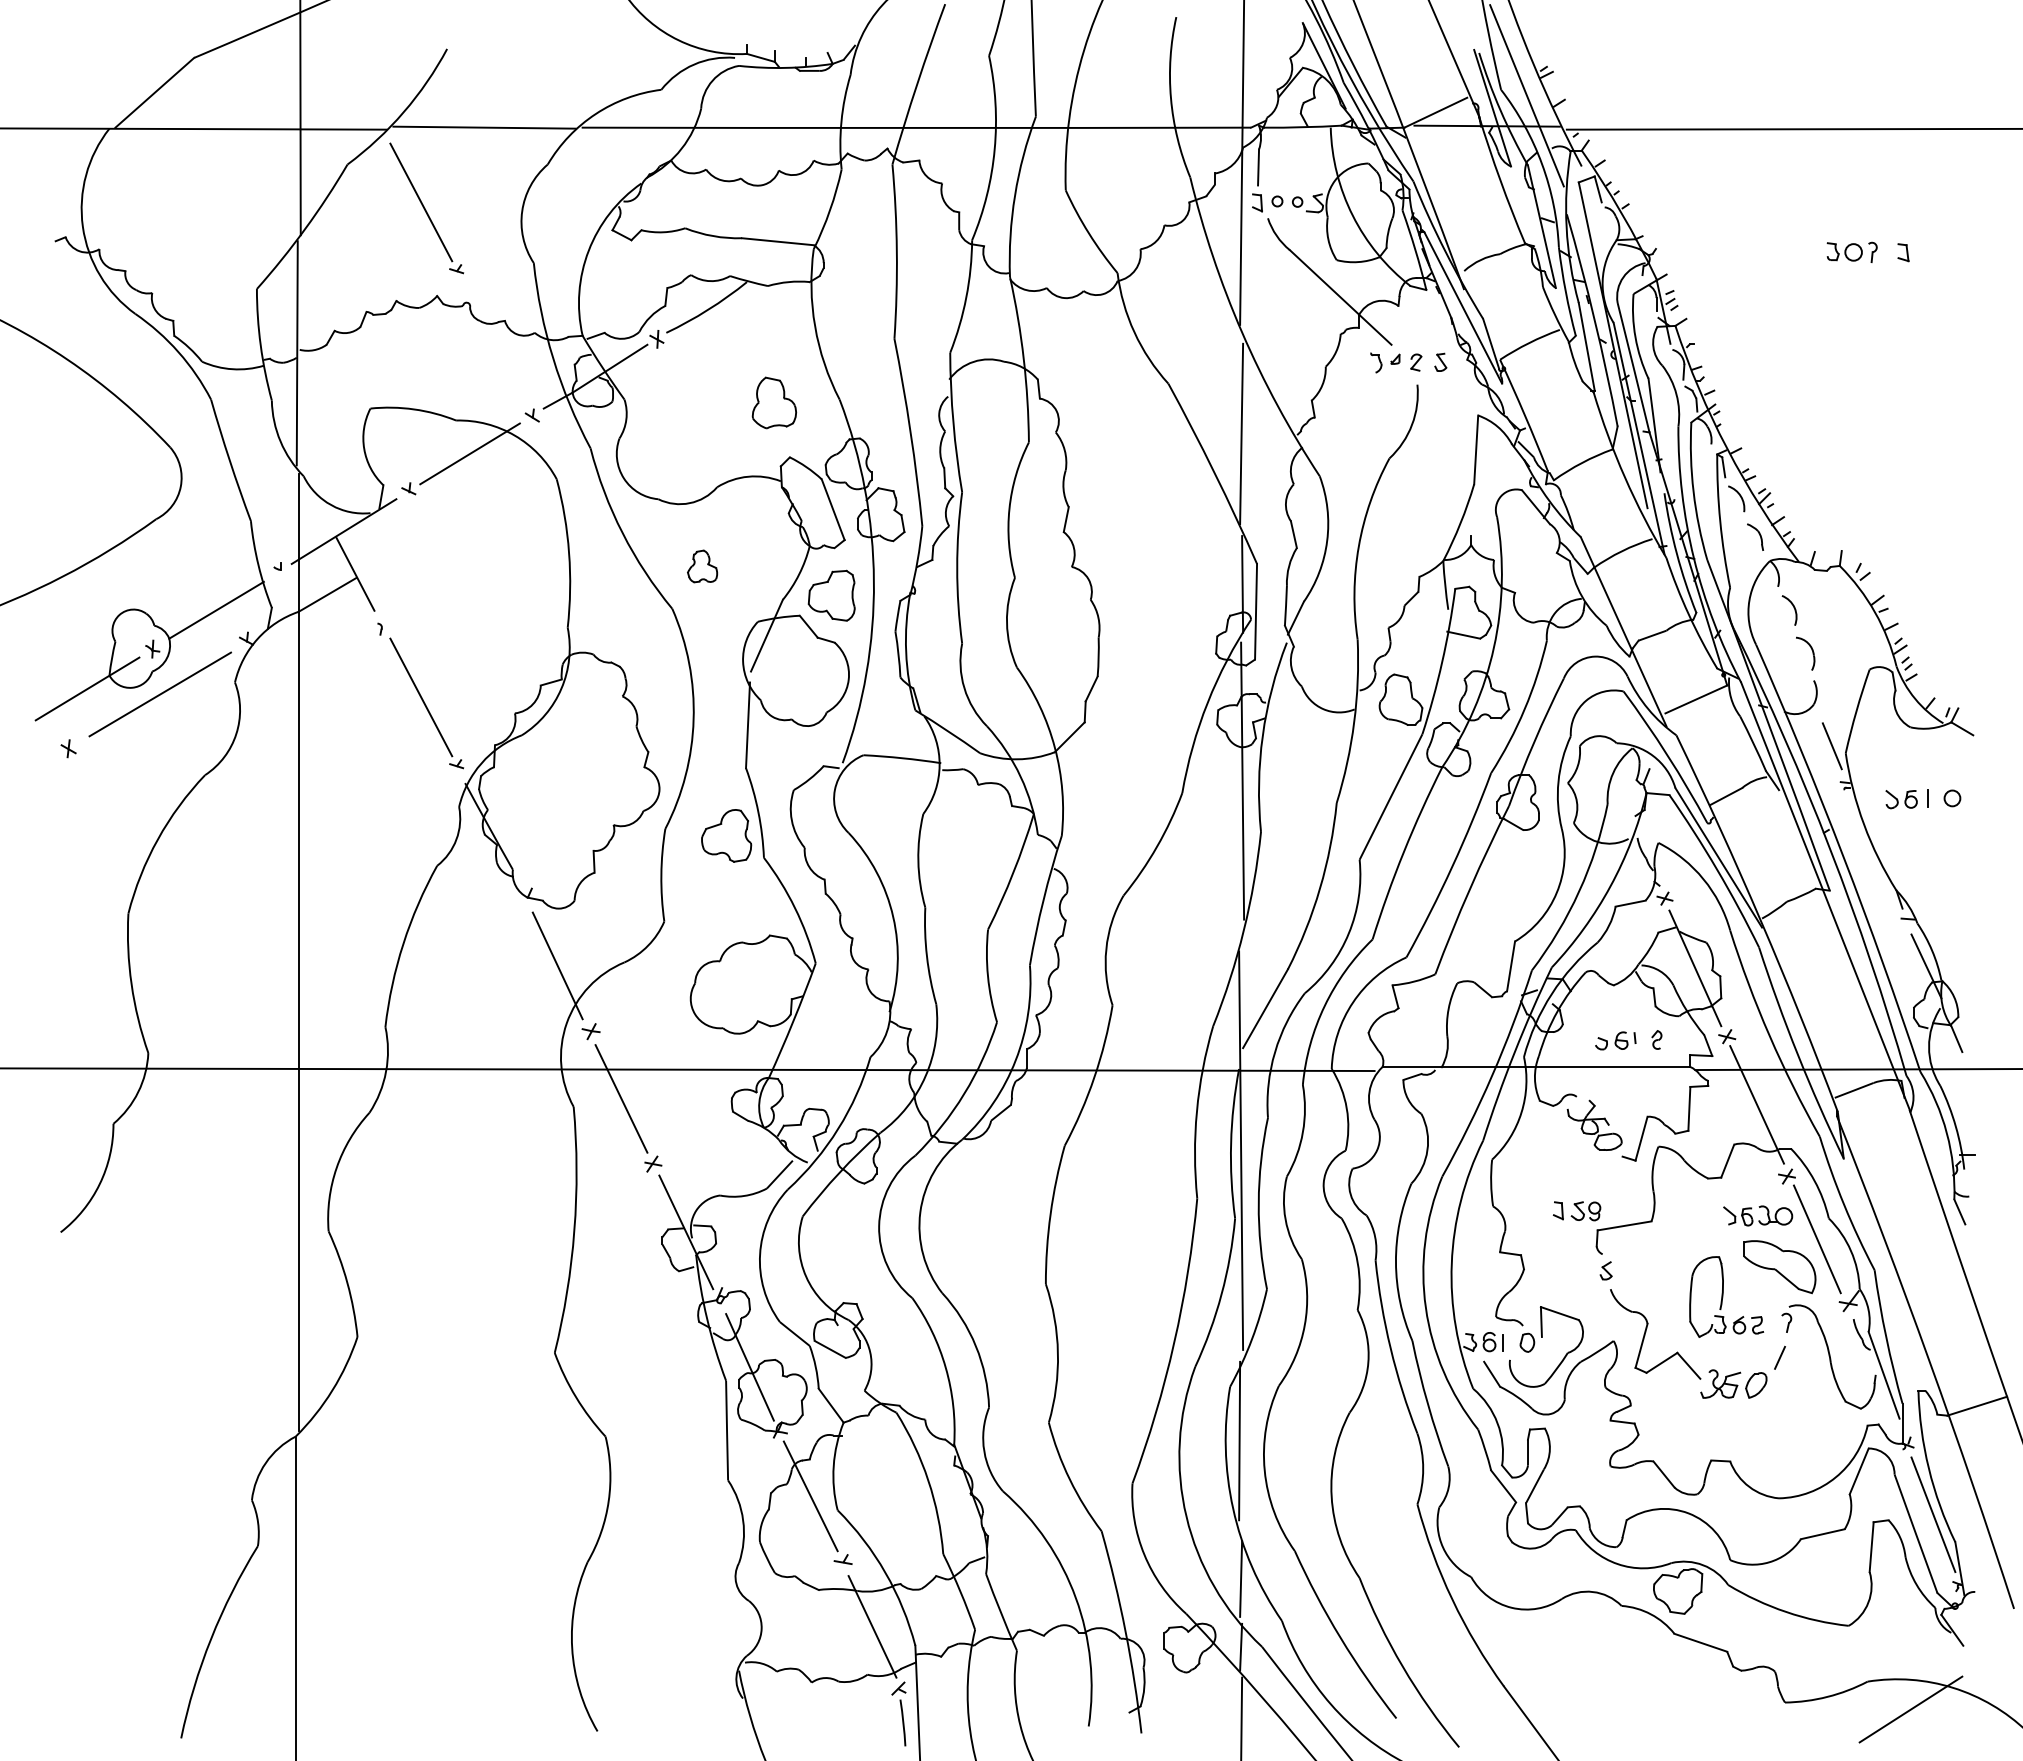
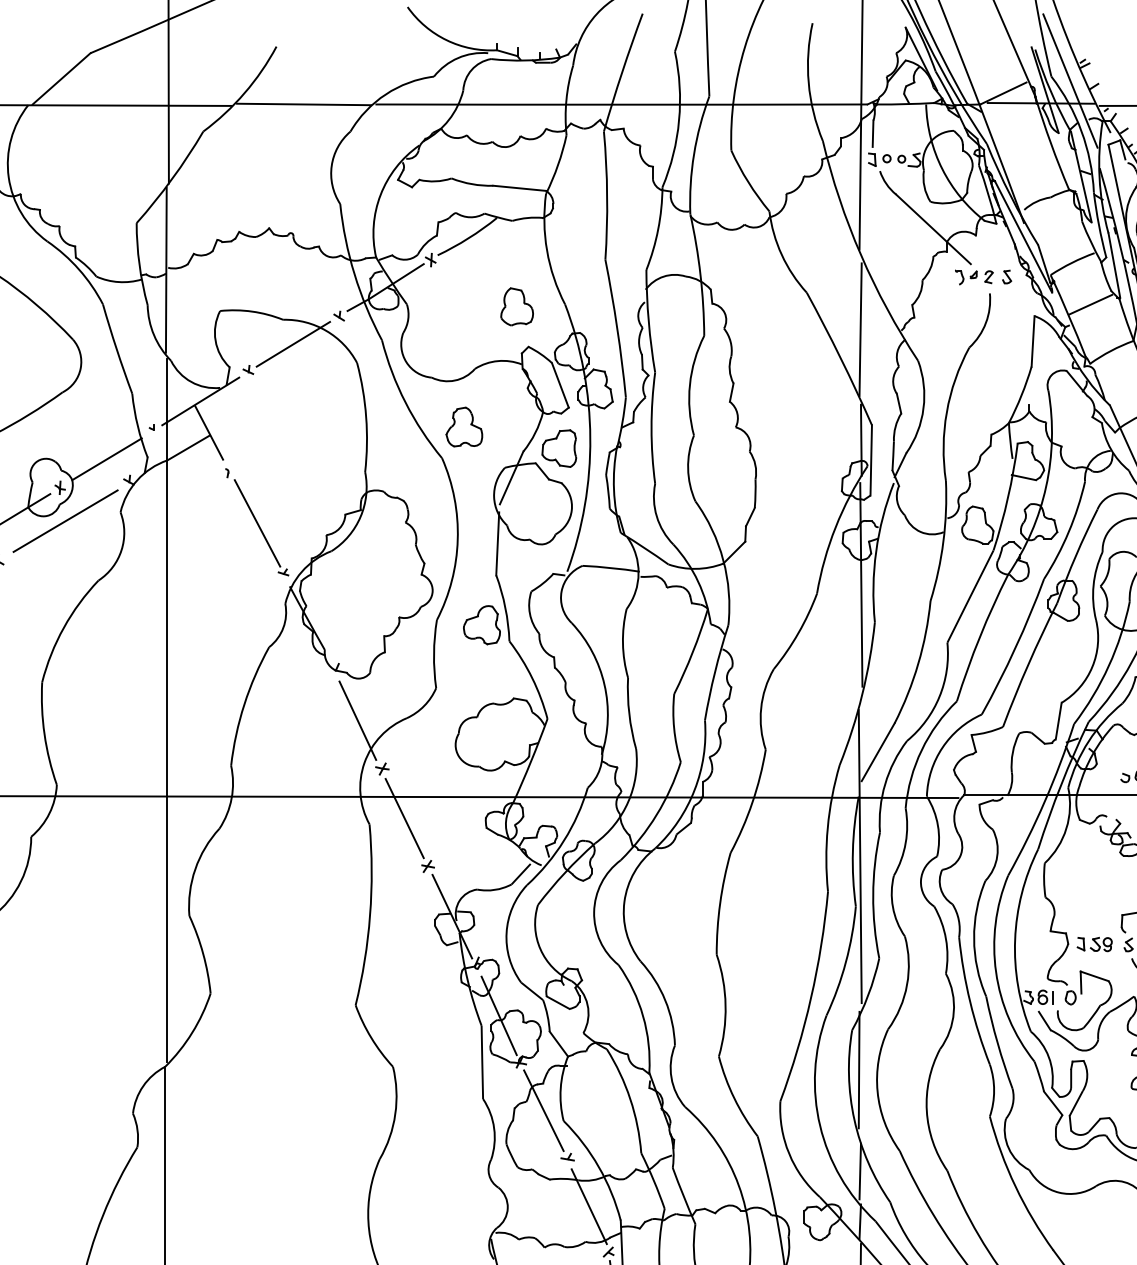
part: (426, 208) -> (261, 163), removed
line: (1554, 399) -> (1090, 304), added
part: (702, 566) -> (464, 427), size x1.67
part: (1576, 1211) -> (1094, 944), moved

